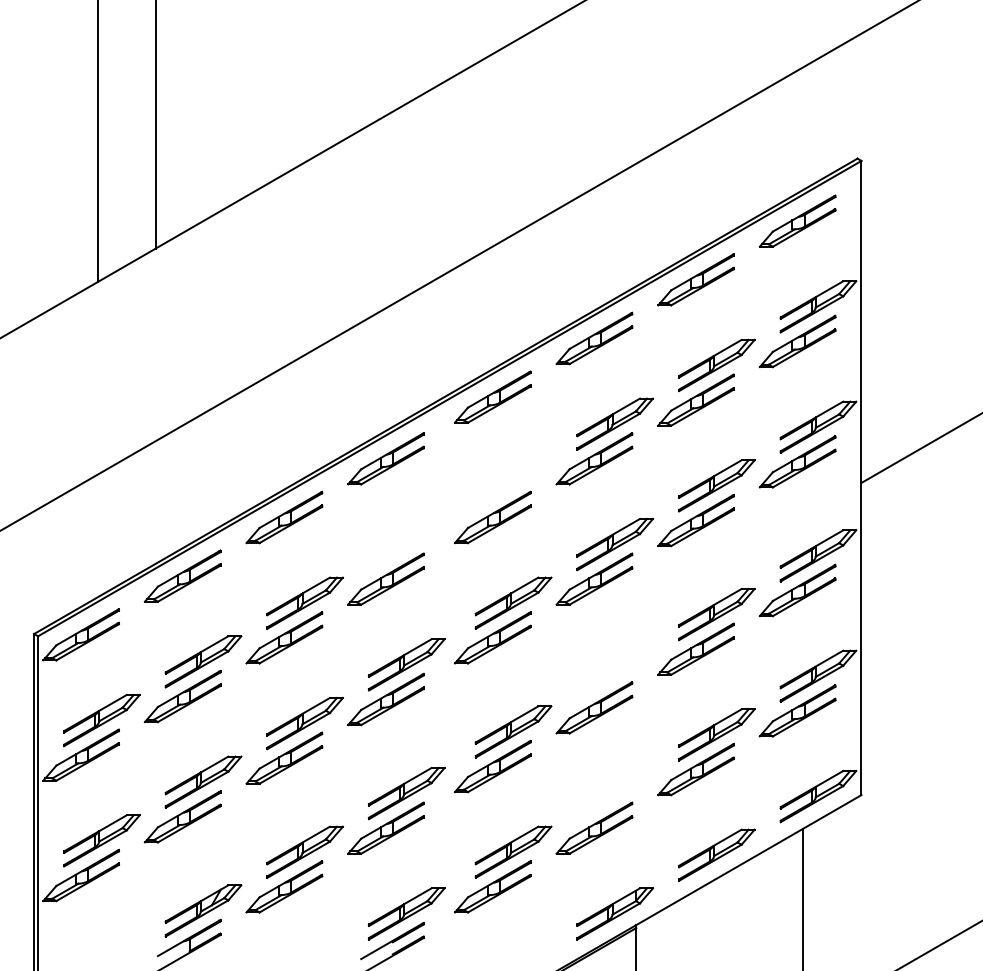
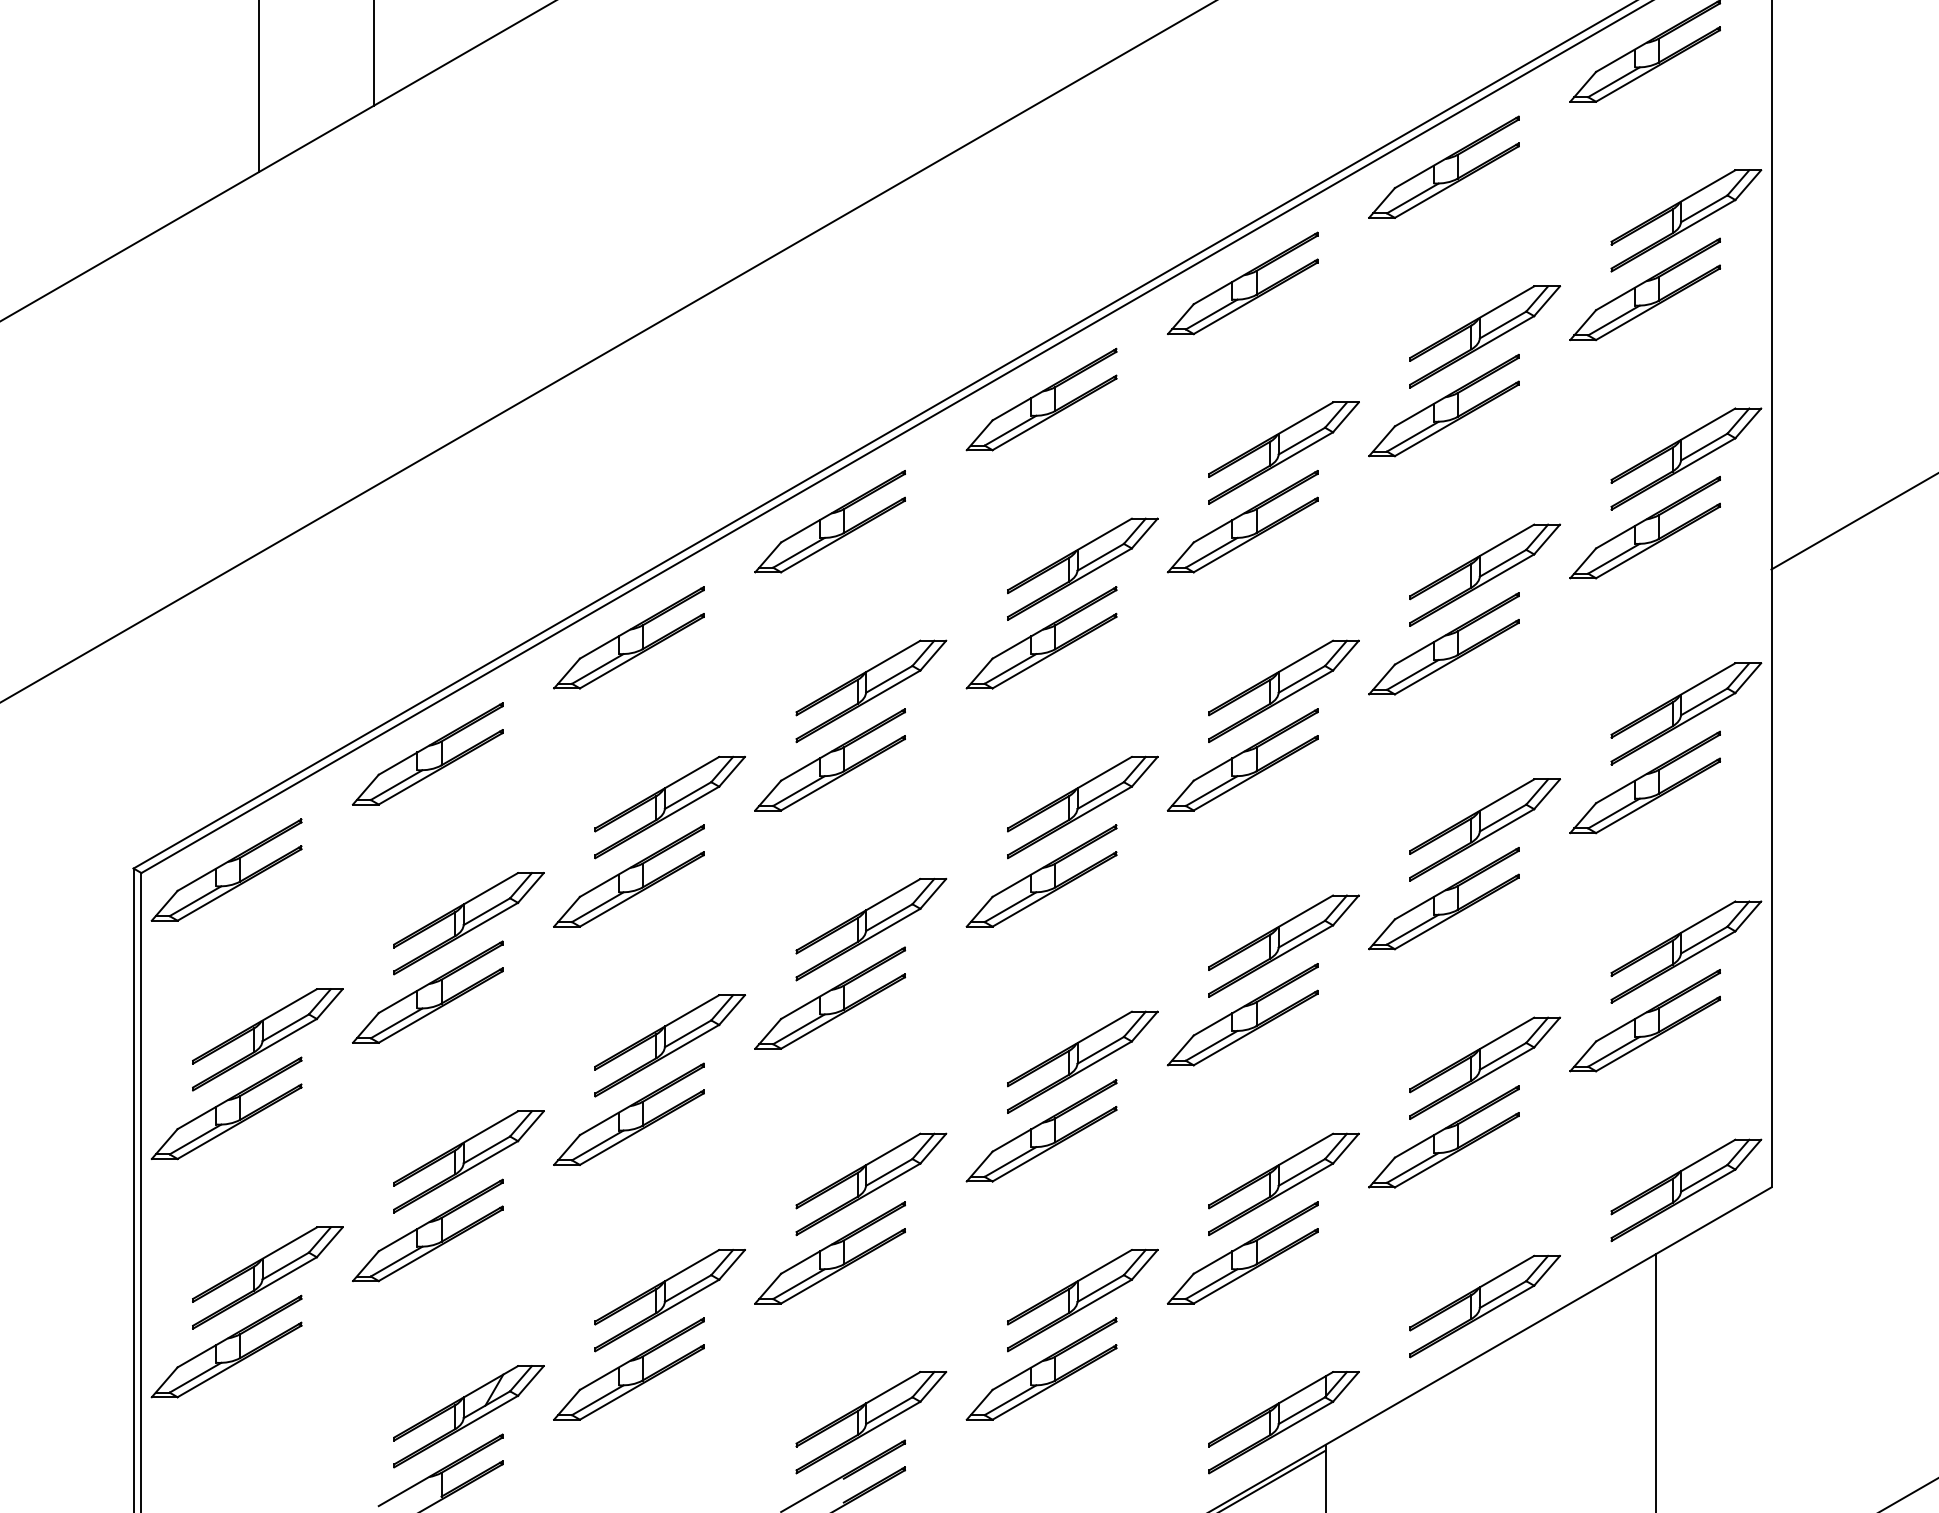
part: (513, 482) -> (1082, 568), added
part: (406, 544) -> (870, 691), added
part: (615, 672) -> (1284, 944), added
part: (614, 793) -> (1282, 1184), added

